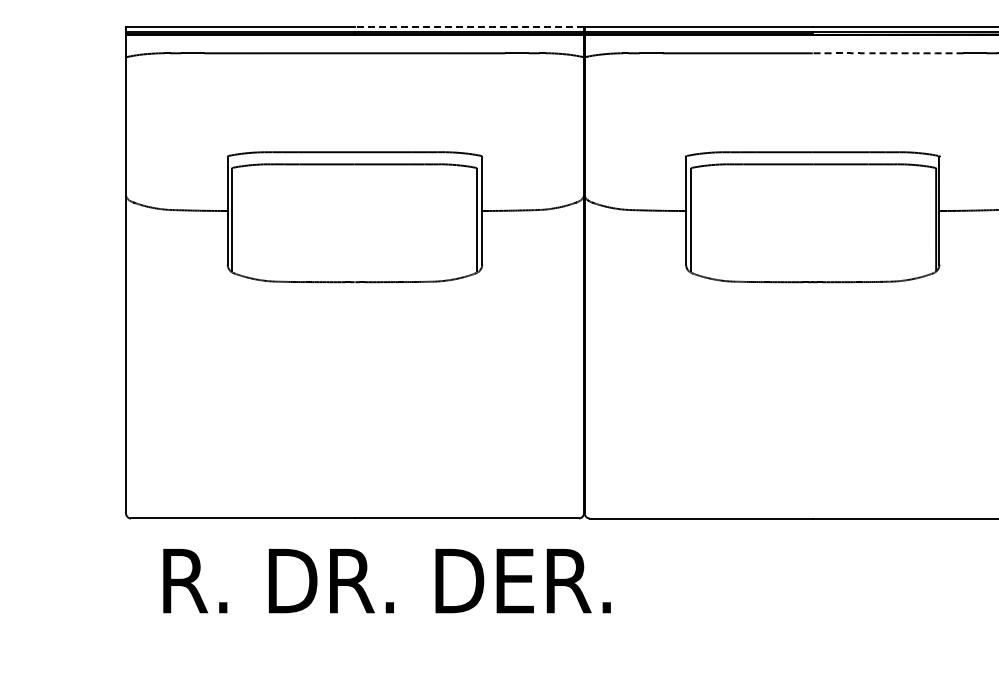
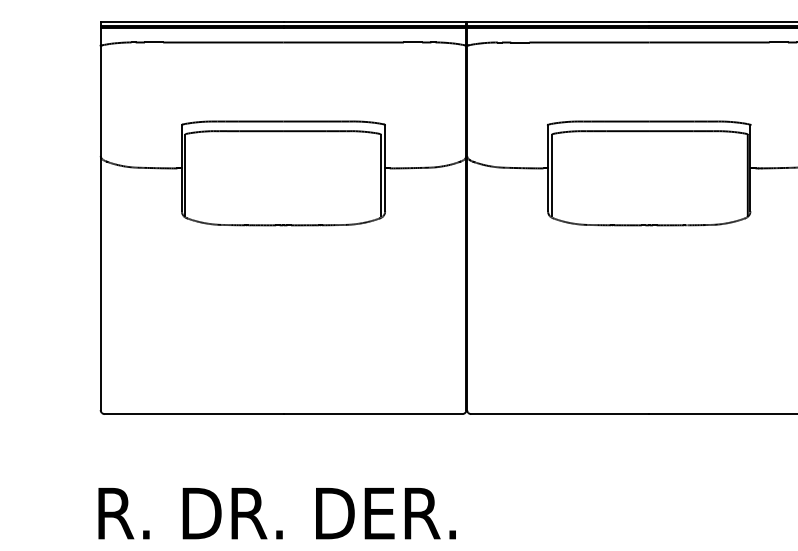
line: (468, 27) -> (374, 21), dashed -> solid
arc: (888, 53) -> (709, 42), dashed -> solid
text: (386, 581) -> (276, 513), moved

